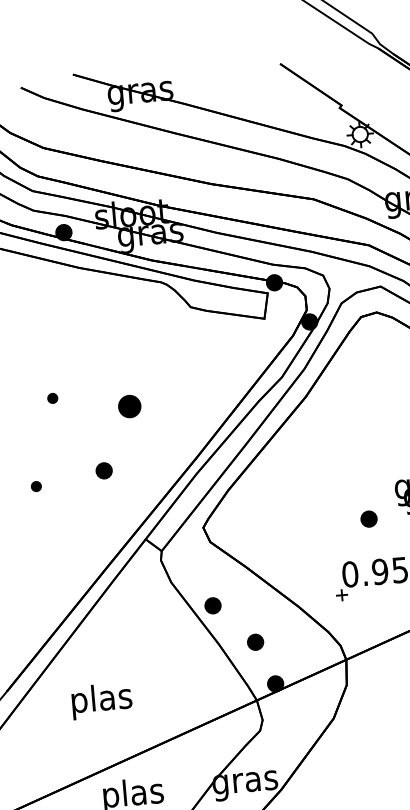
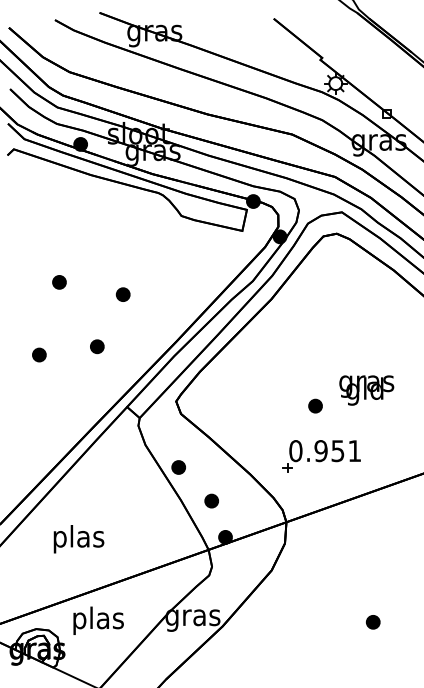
part: (52, 398) -> (59, 282), size x1.67
part: (128, 406) -> (122, 294), size x0.71
part: (36, 485) -> (39, 354), size x1.67

